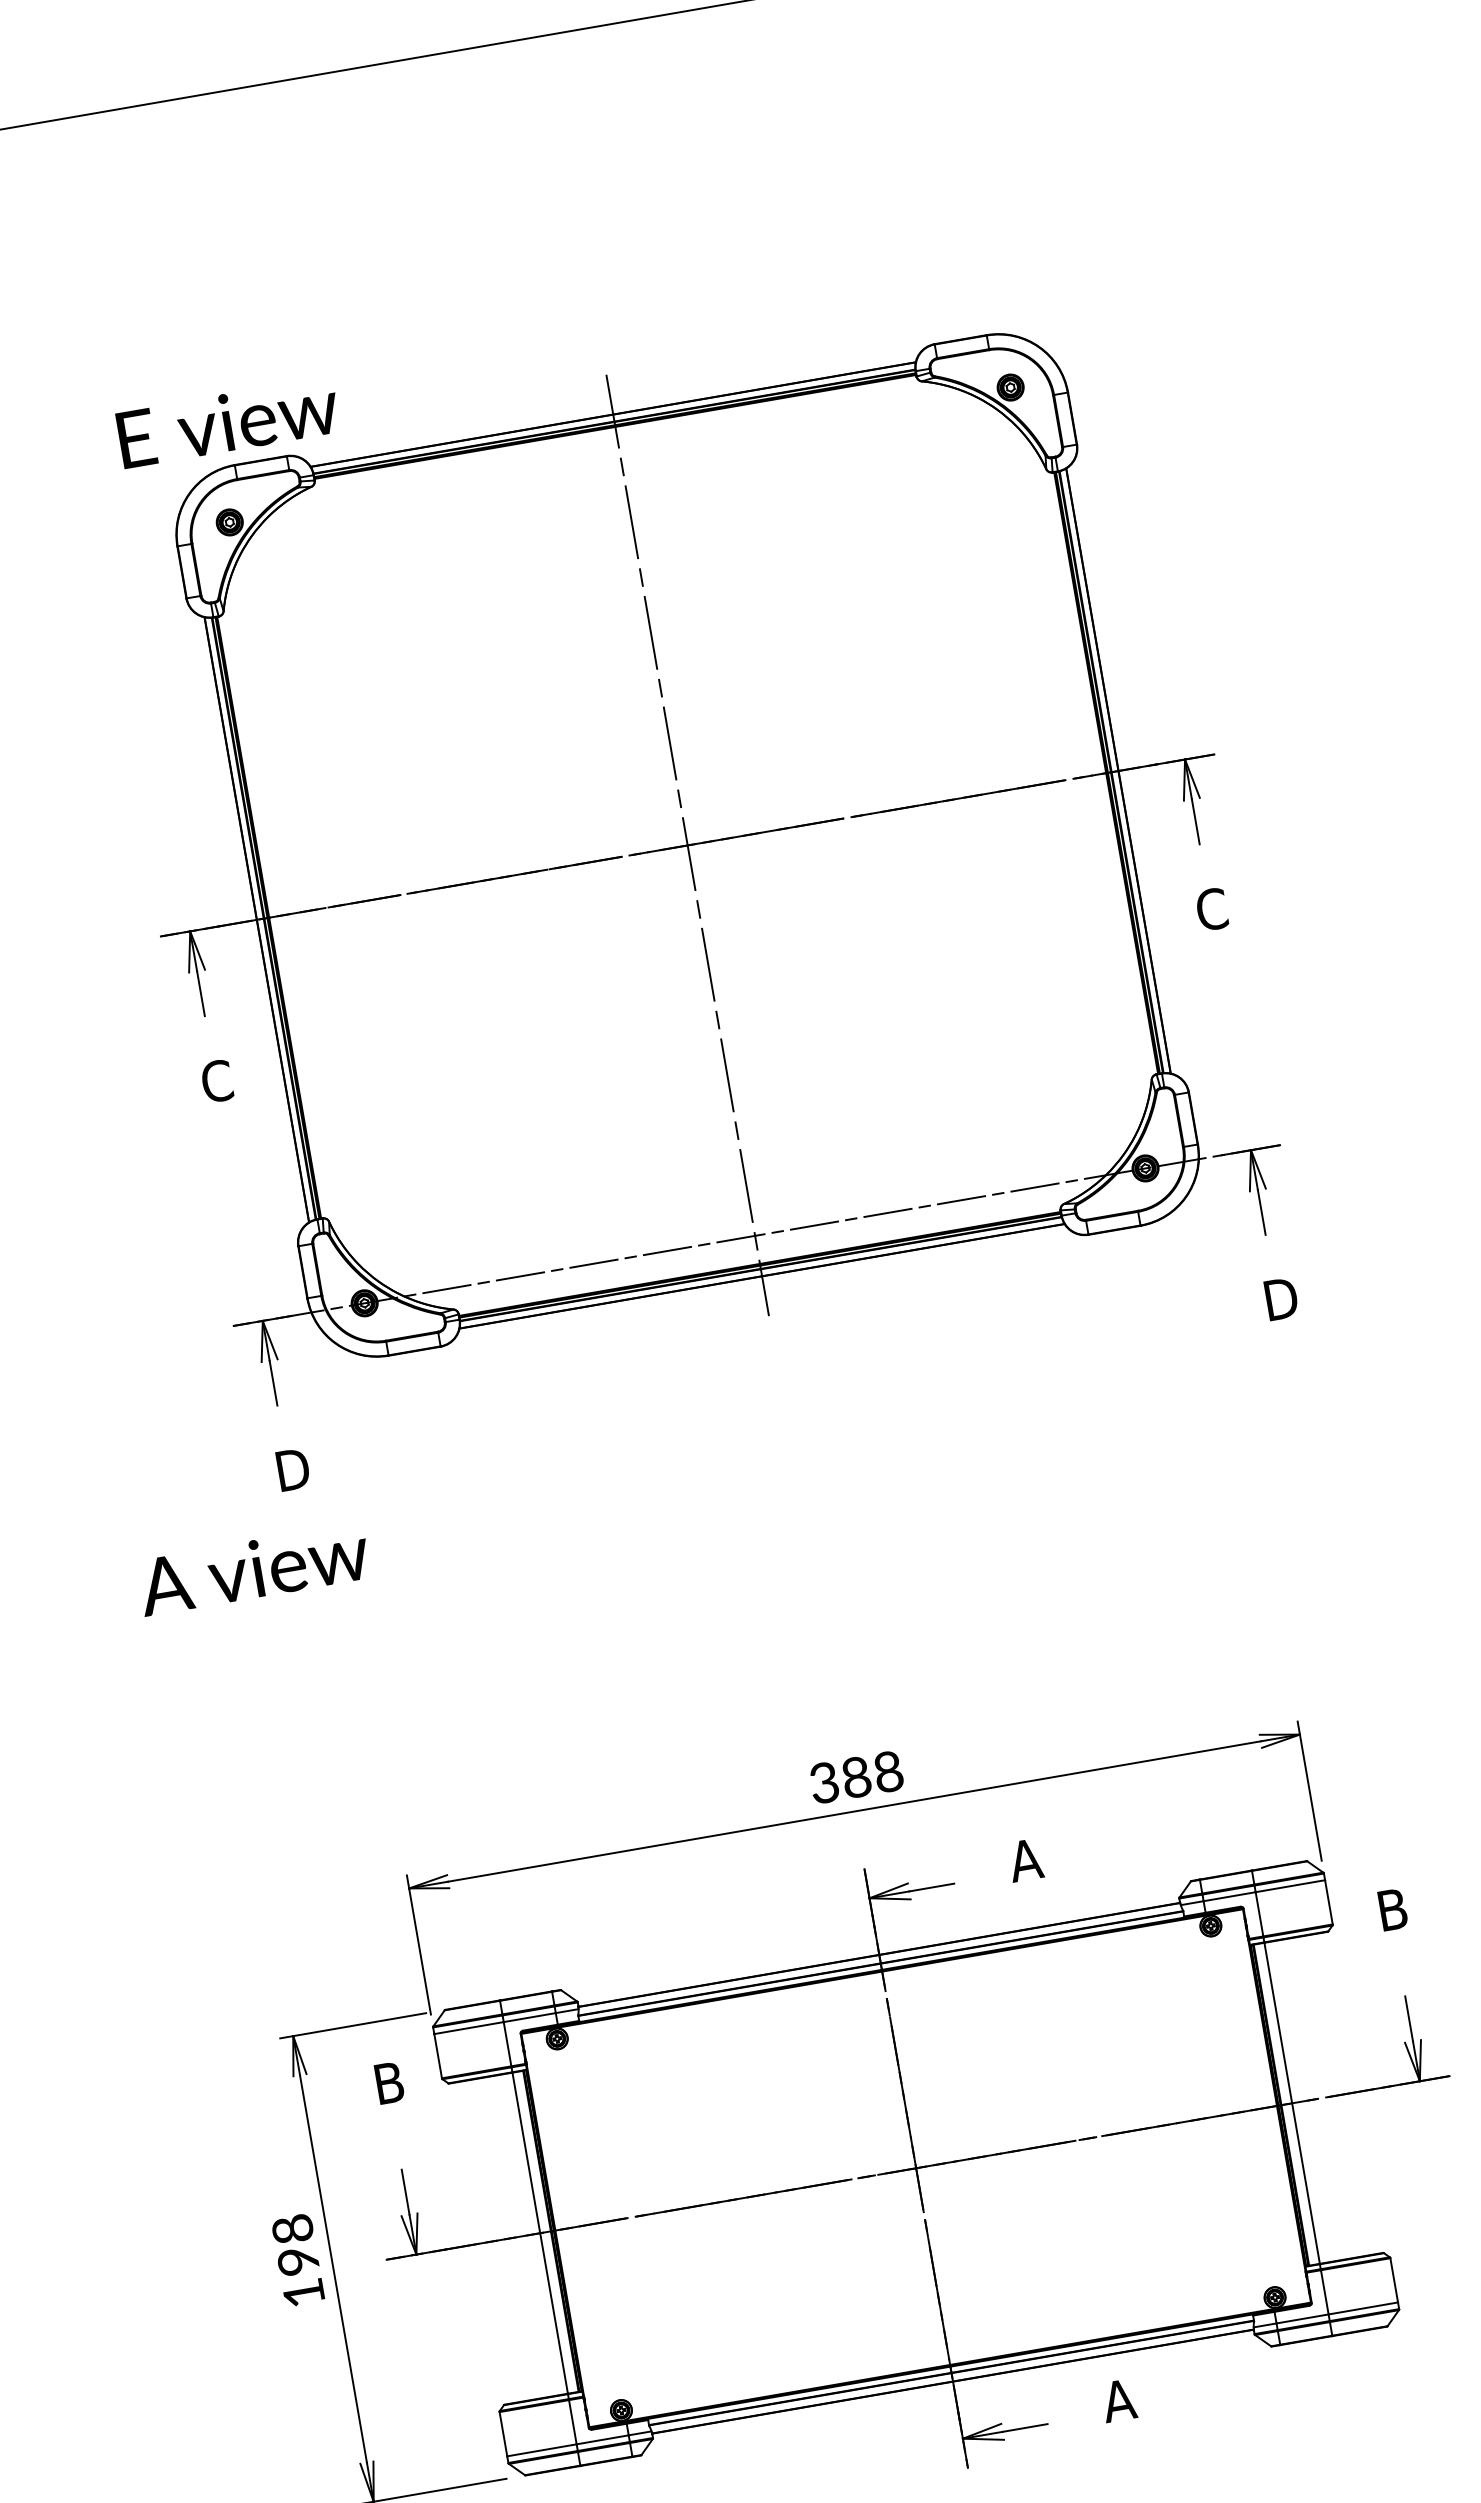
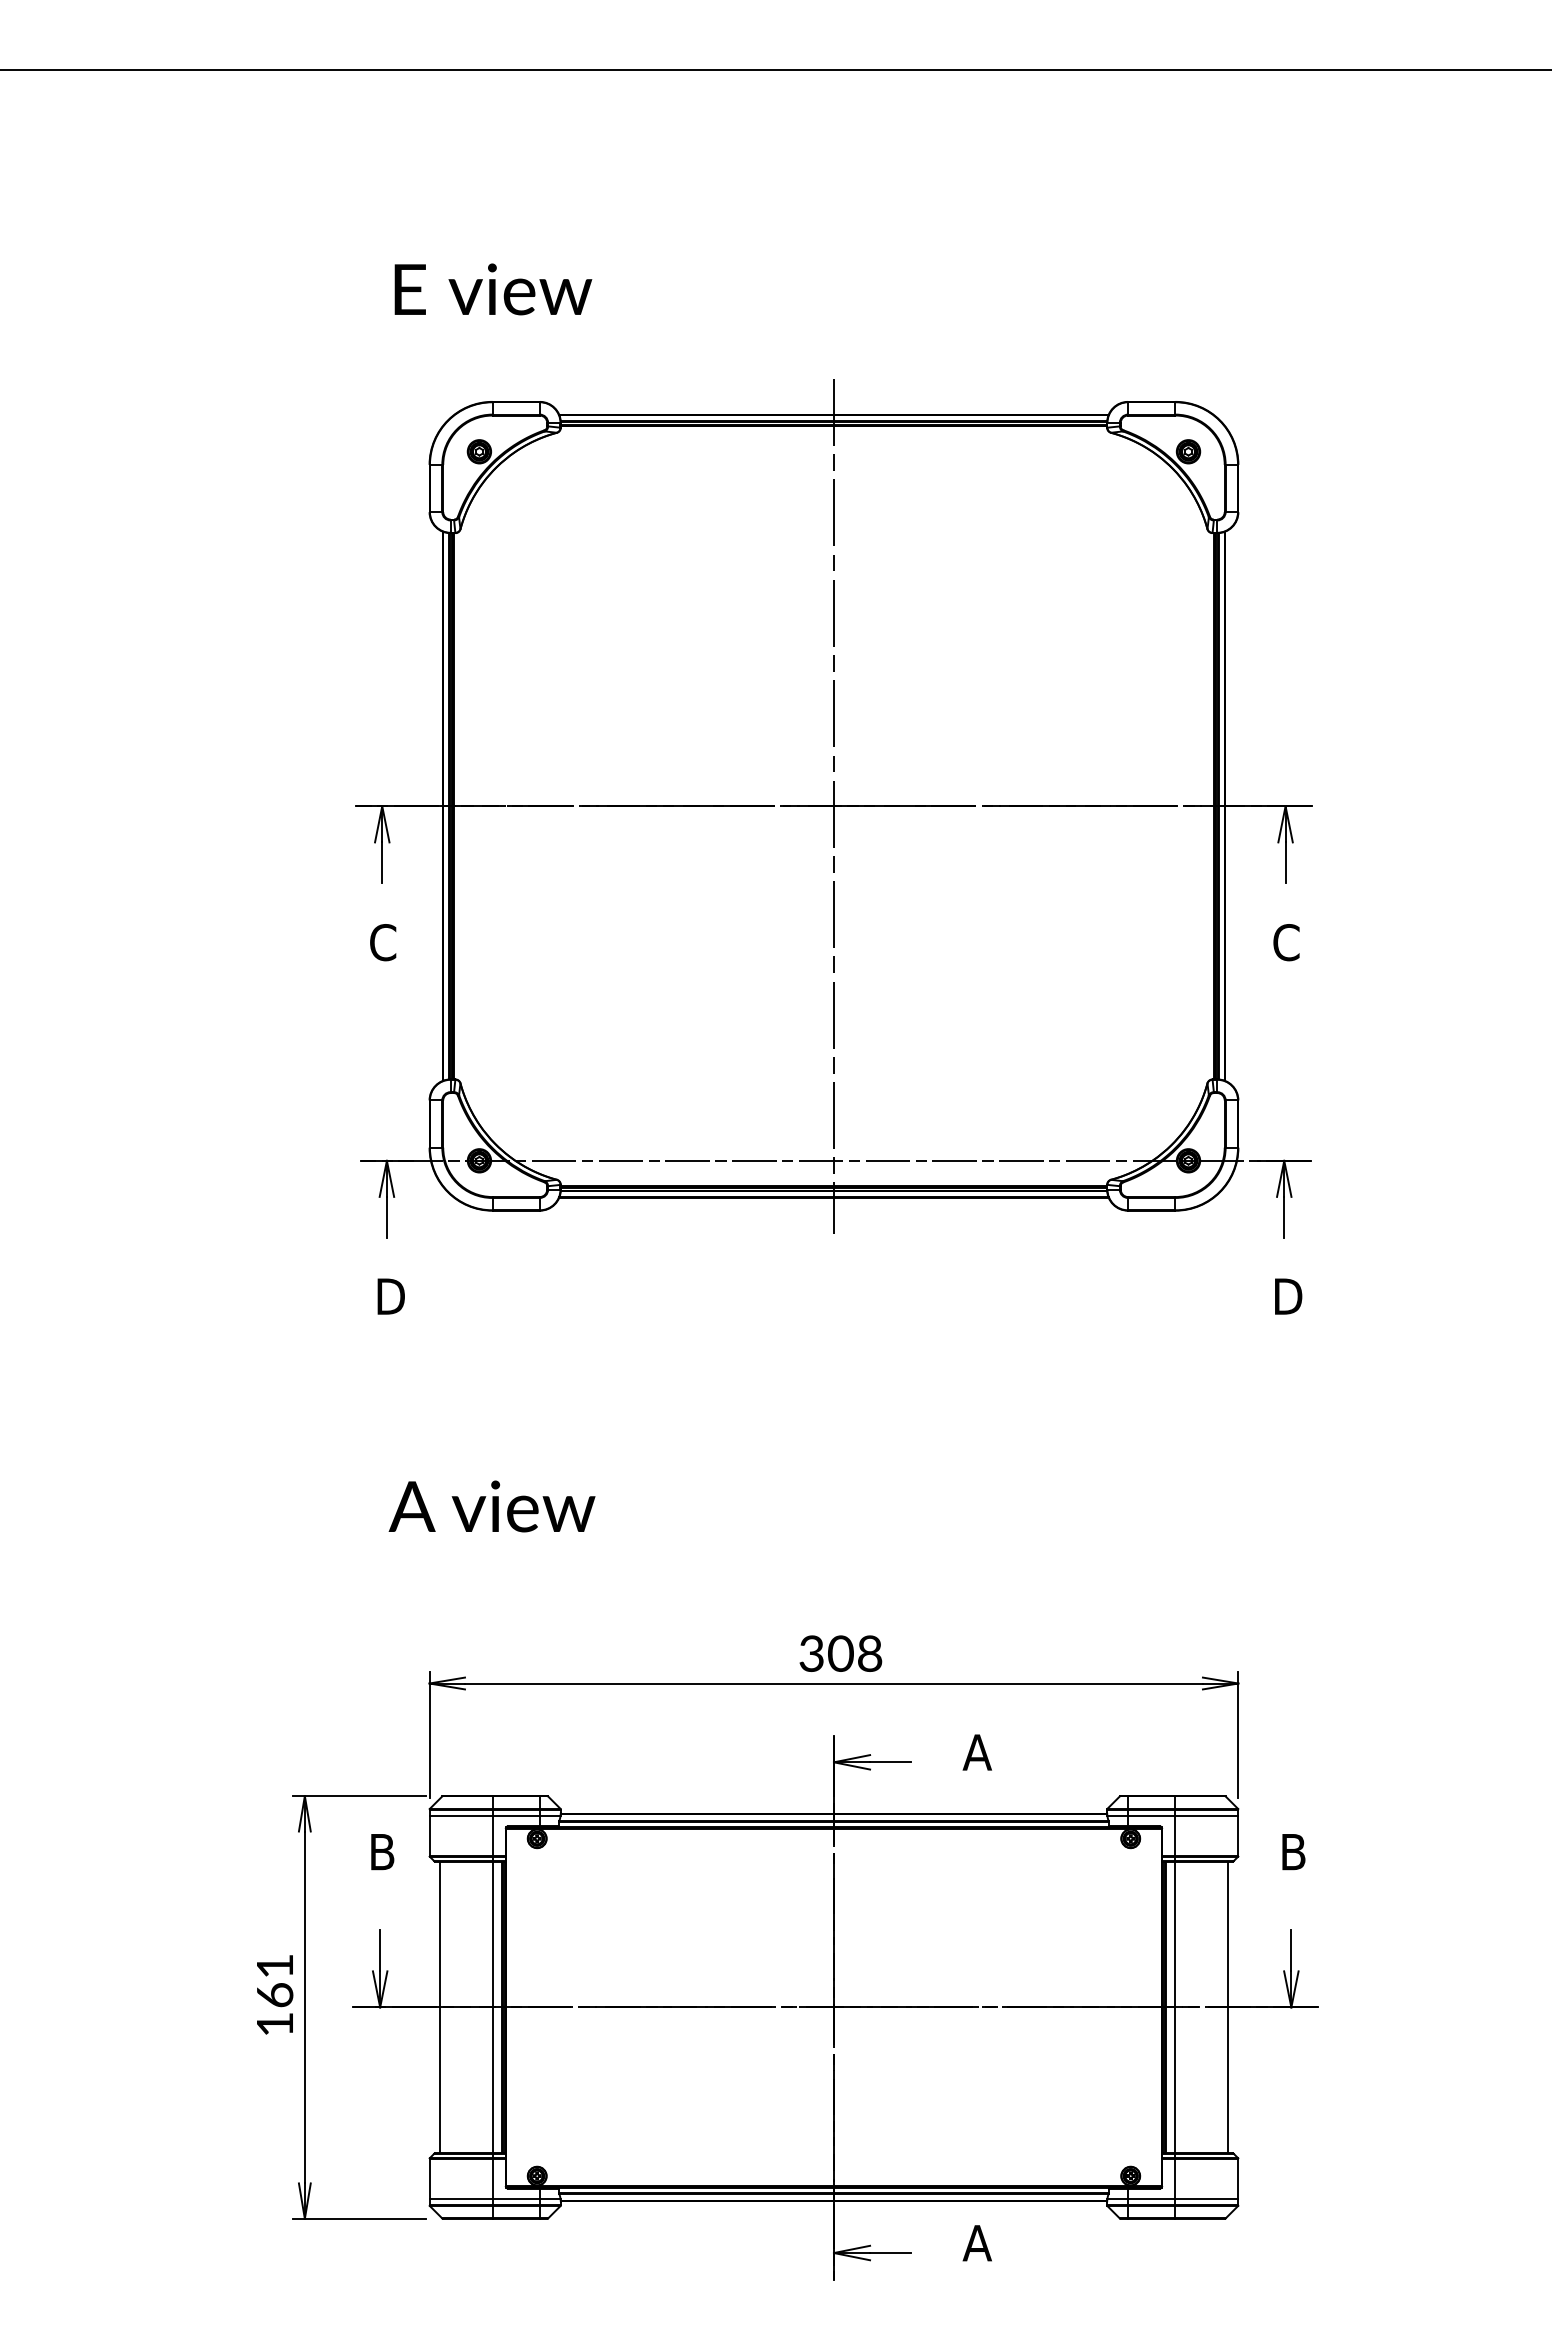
text: (228, 422) -> (493, 289), moved
text: (253, 1569) -> (491, 1506), moved
text: (856, 1777) -> (840, 1653), 388 -> 308
line: (1349, 2093) -> (1227, 2007), added
line: (482, 2243) -> (440, 2007), added
text: (294, 2245) -> (274, 1980), 198 -> 161

